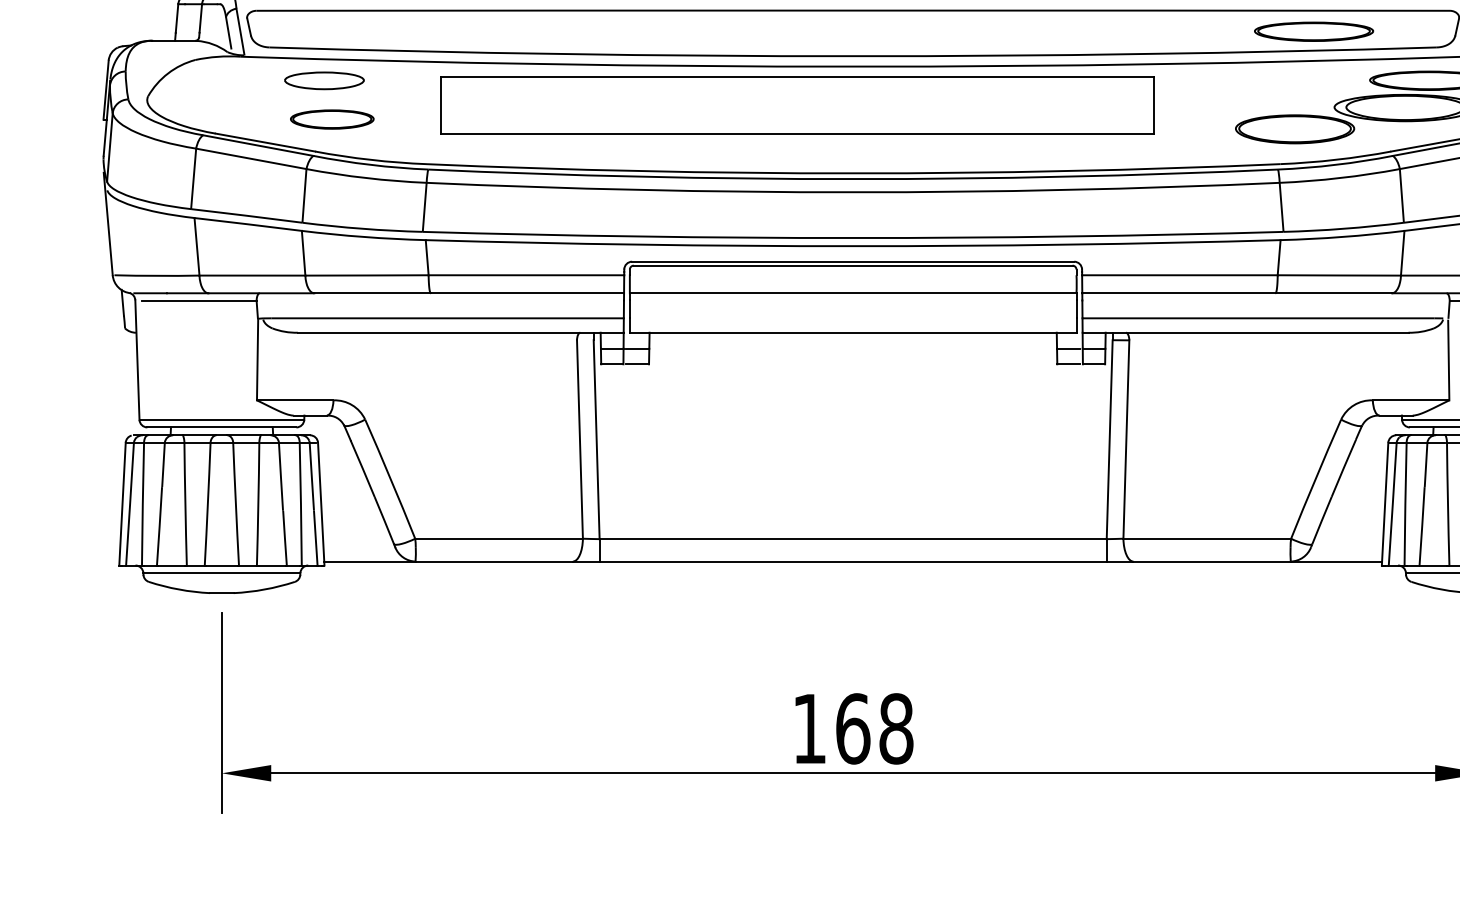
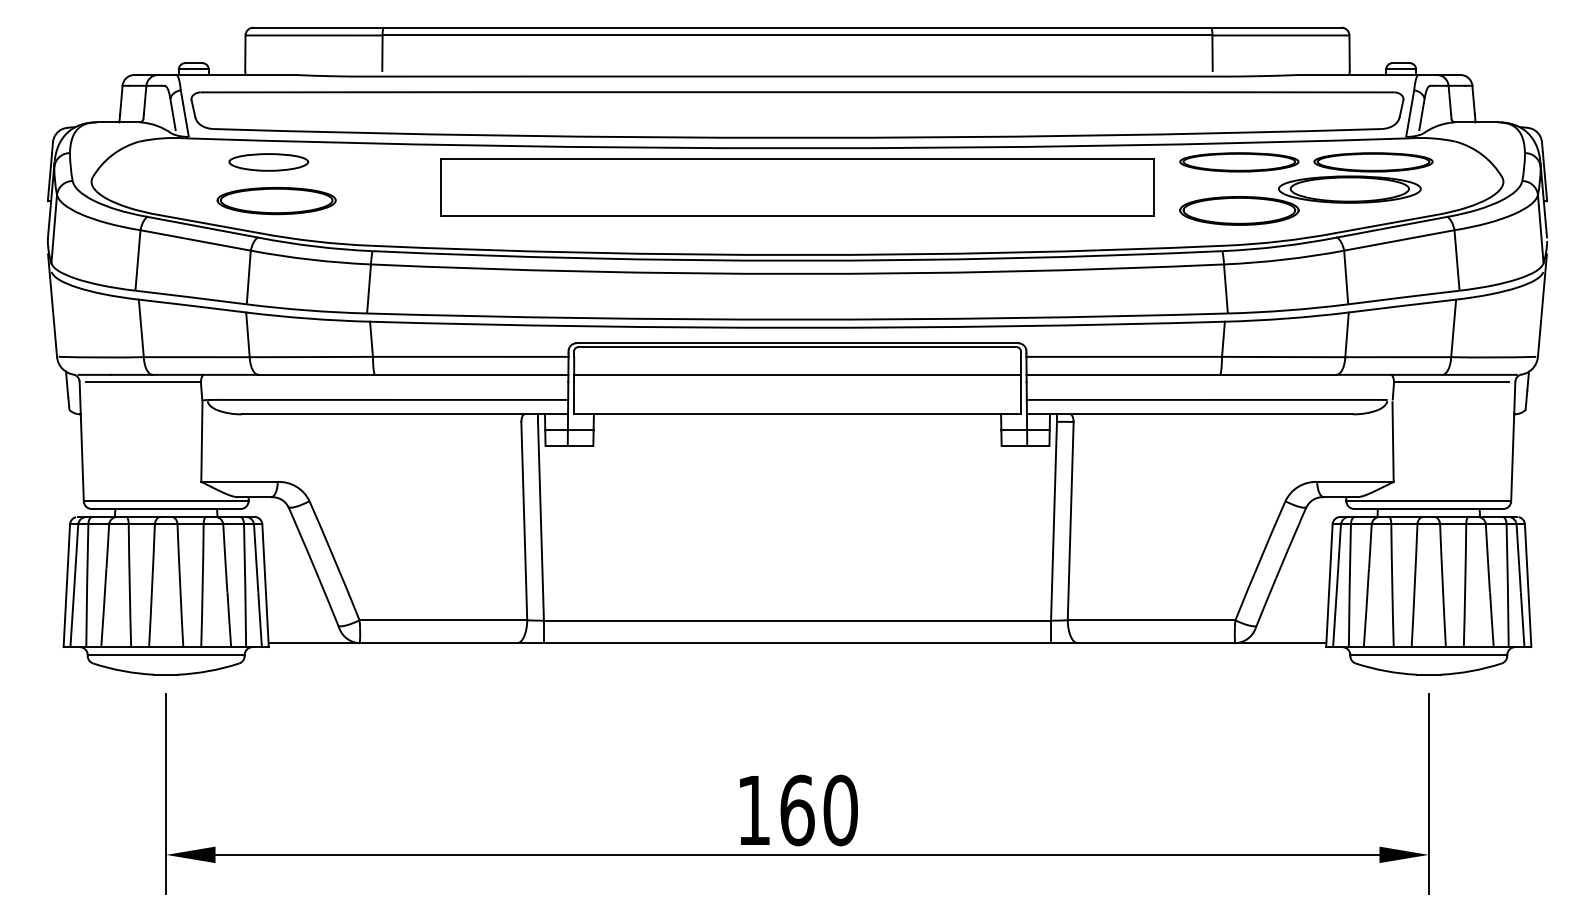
part: (1314, 31) -> (1239, 162), moved
part: (797, 105) -> (797, 187), moved
part: (332, 119) -> (276, 201), size x1.43
text: (896, 728) -> (840, 810), 168 -> 160

